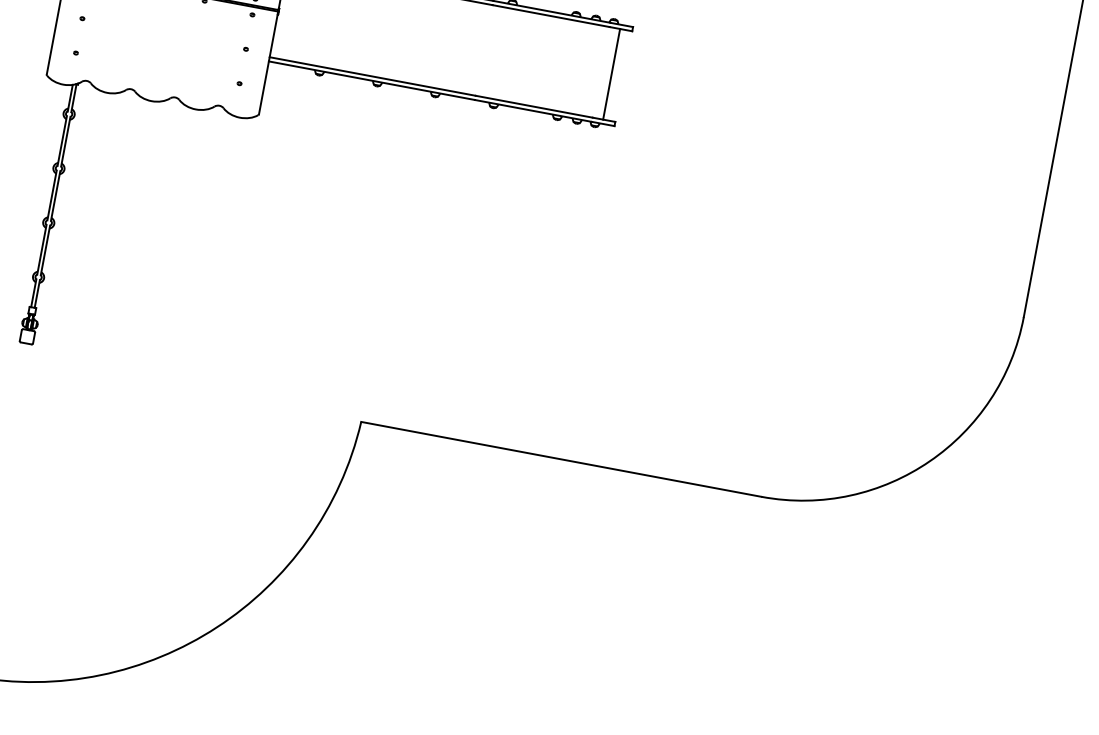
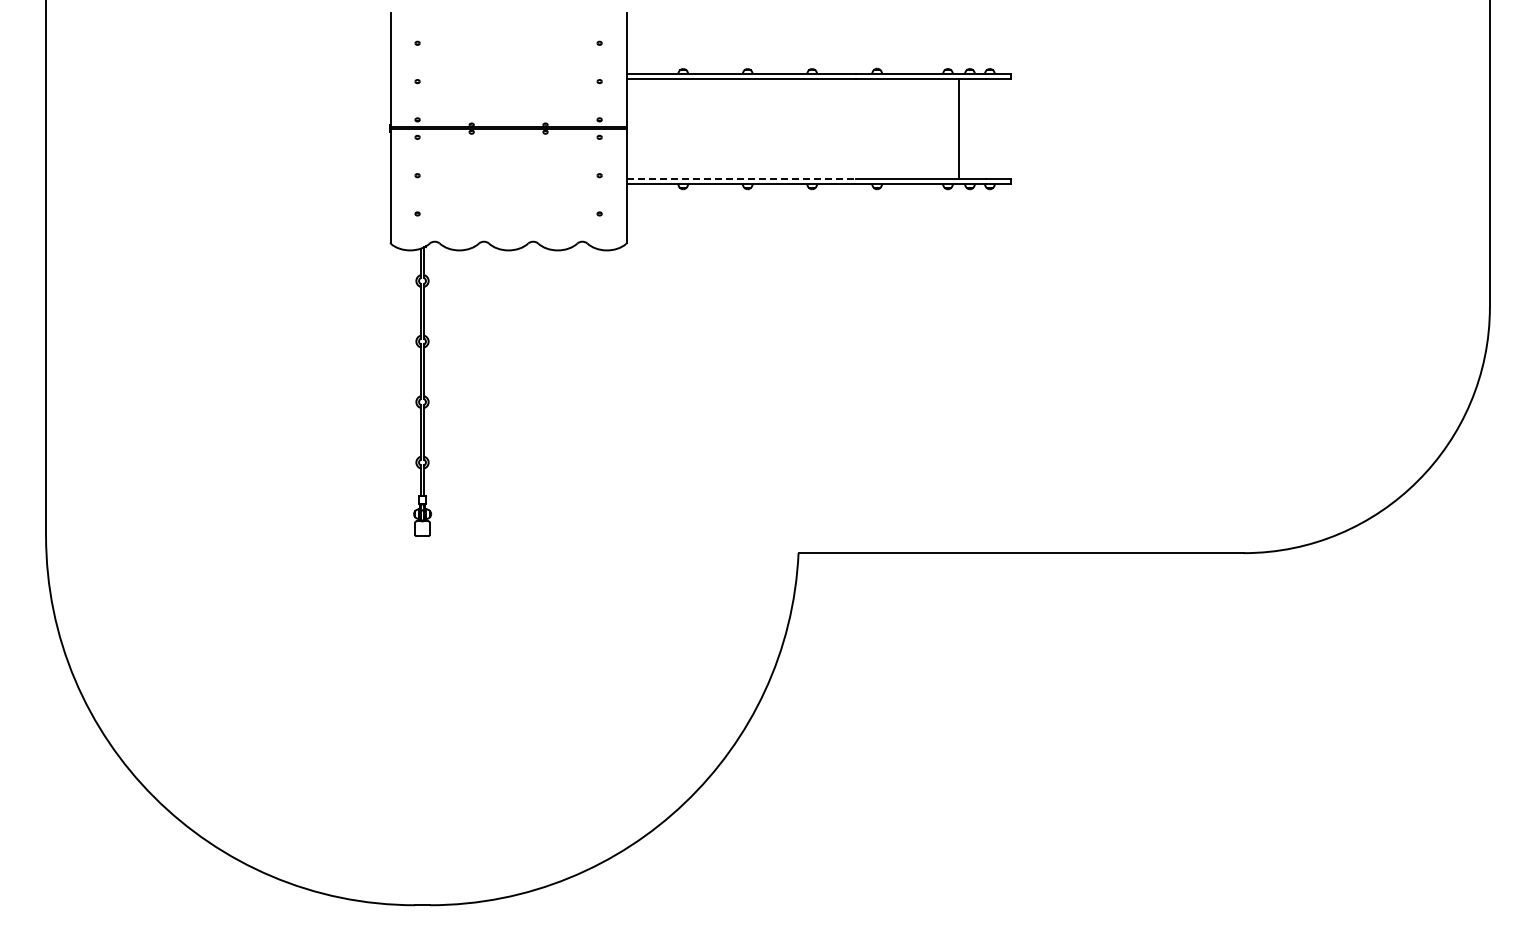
line: (611, 73) -> (958, 128), moved
line: (372, 76) -> (741, 179), solid -> dashed

